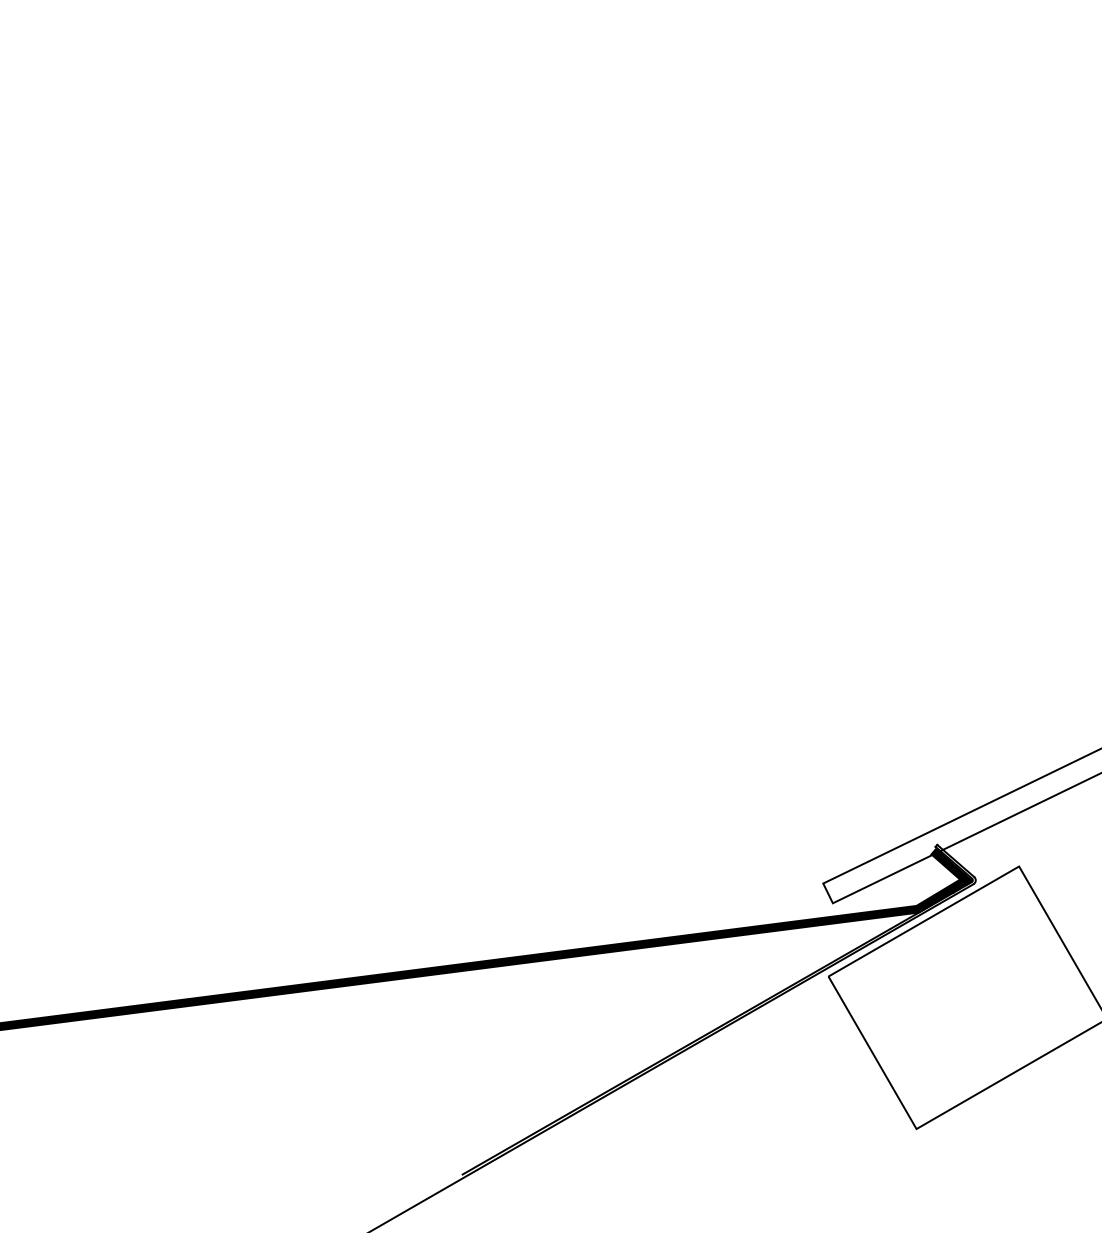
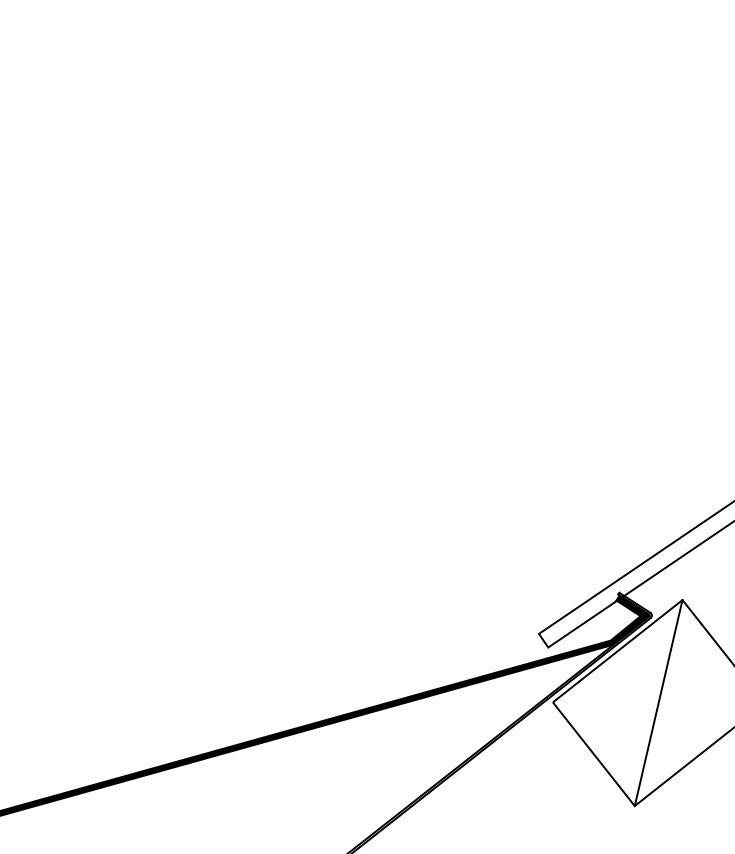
line: (967, 997) -> (658, 702), added

